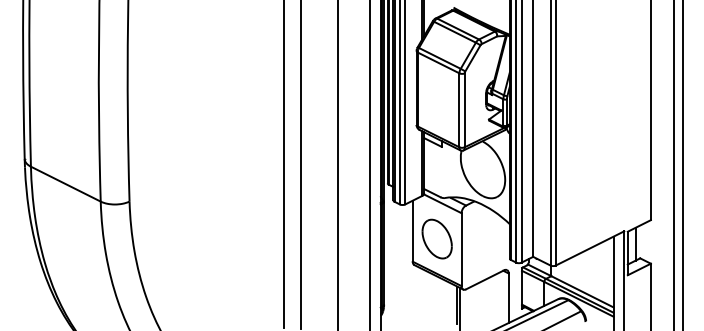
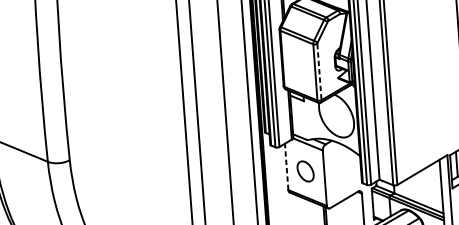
line: (464, 110) -> (319, 72), solid -> dashed
line: (412, 231) -> (286, 167), solid -> dashed
part: (436, 238) -> (305, 171), size x0.7

